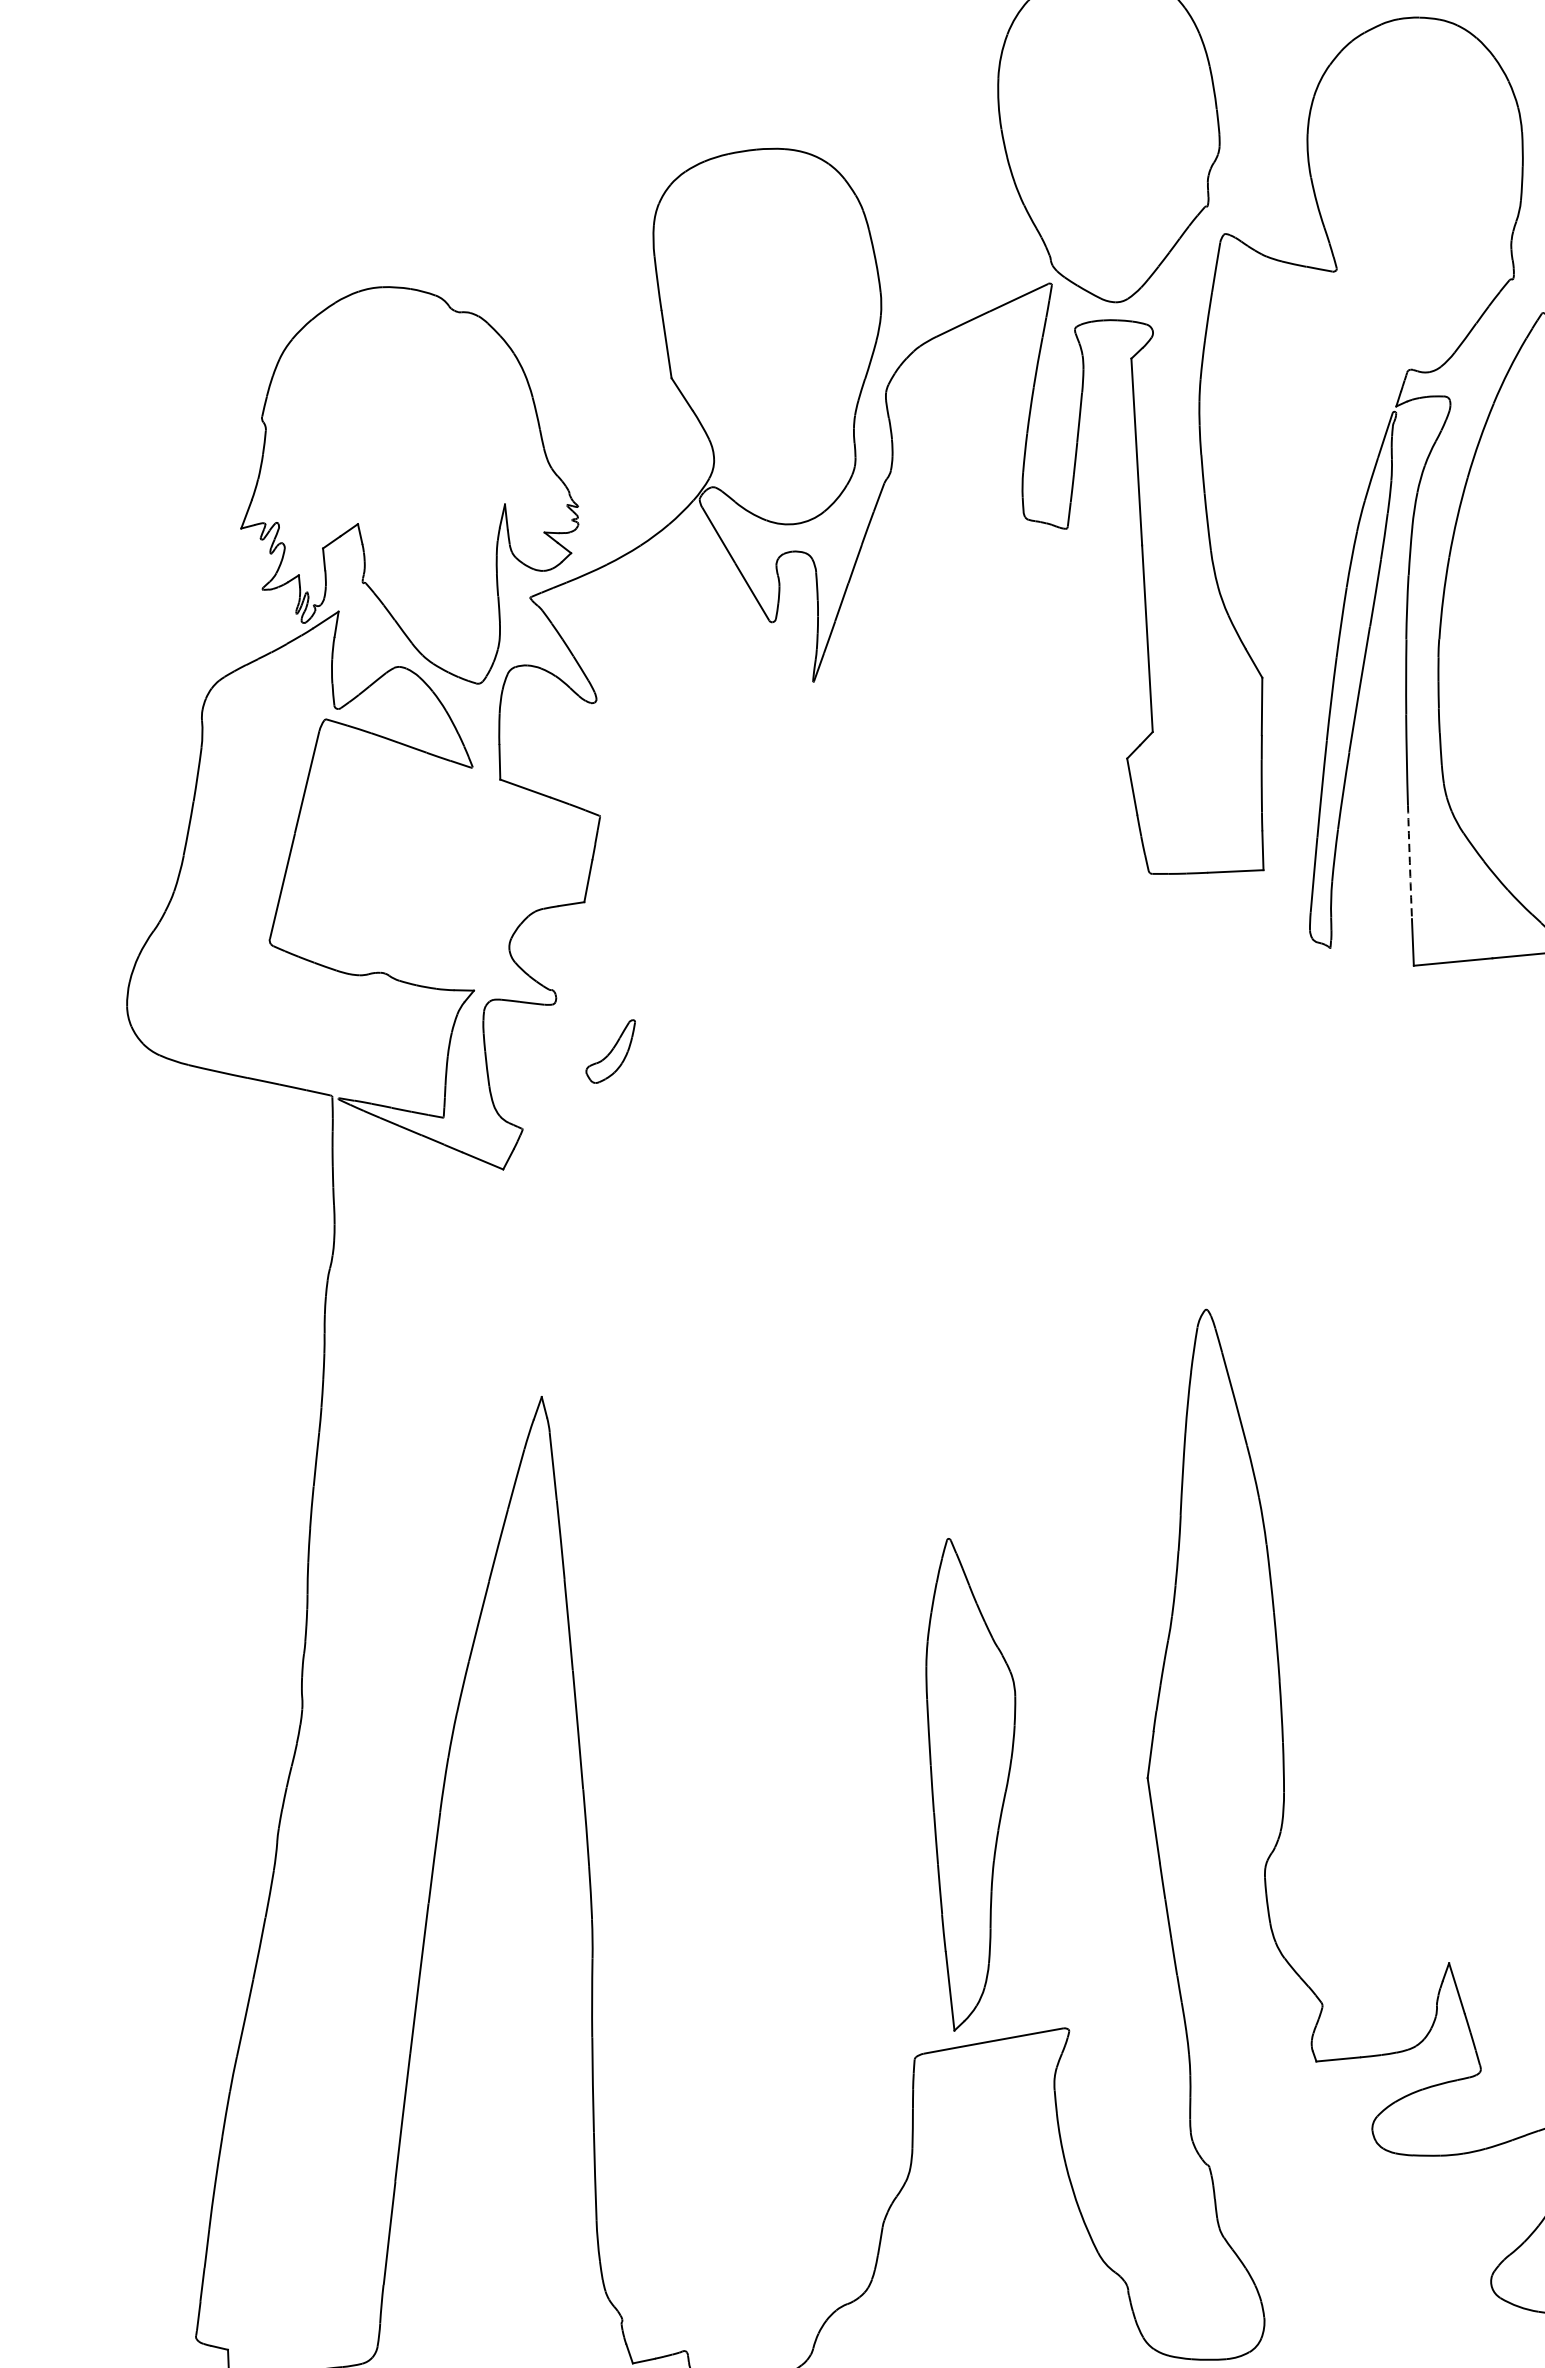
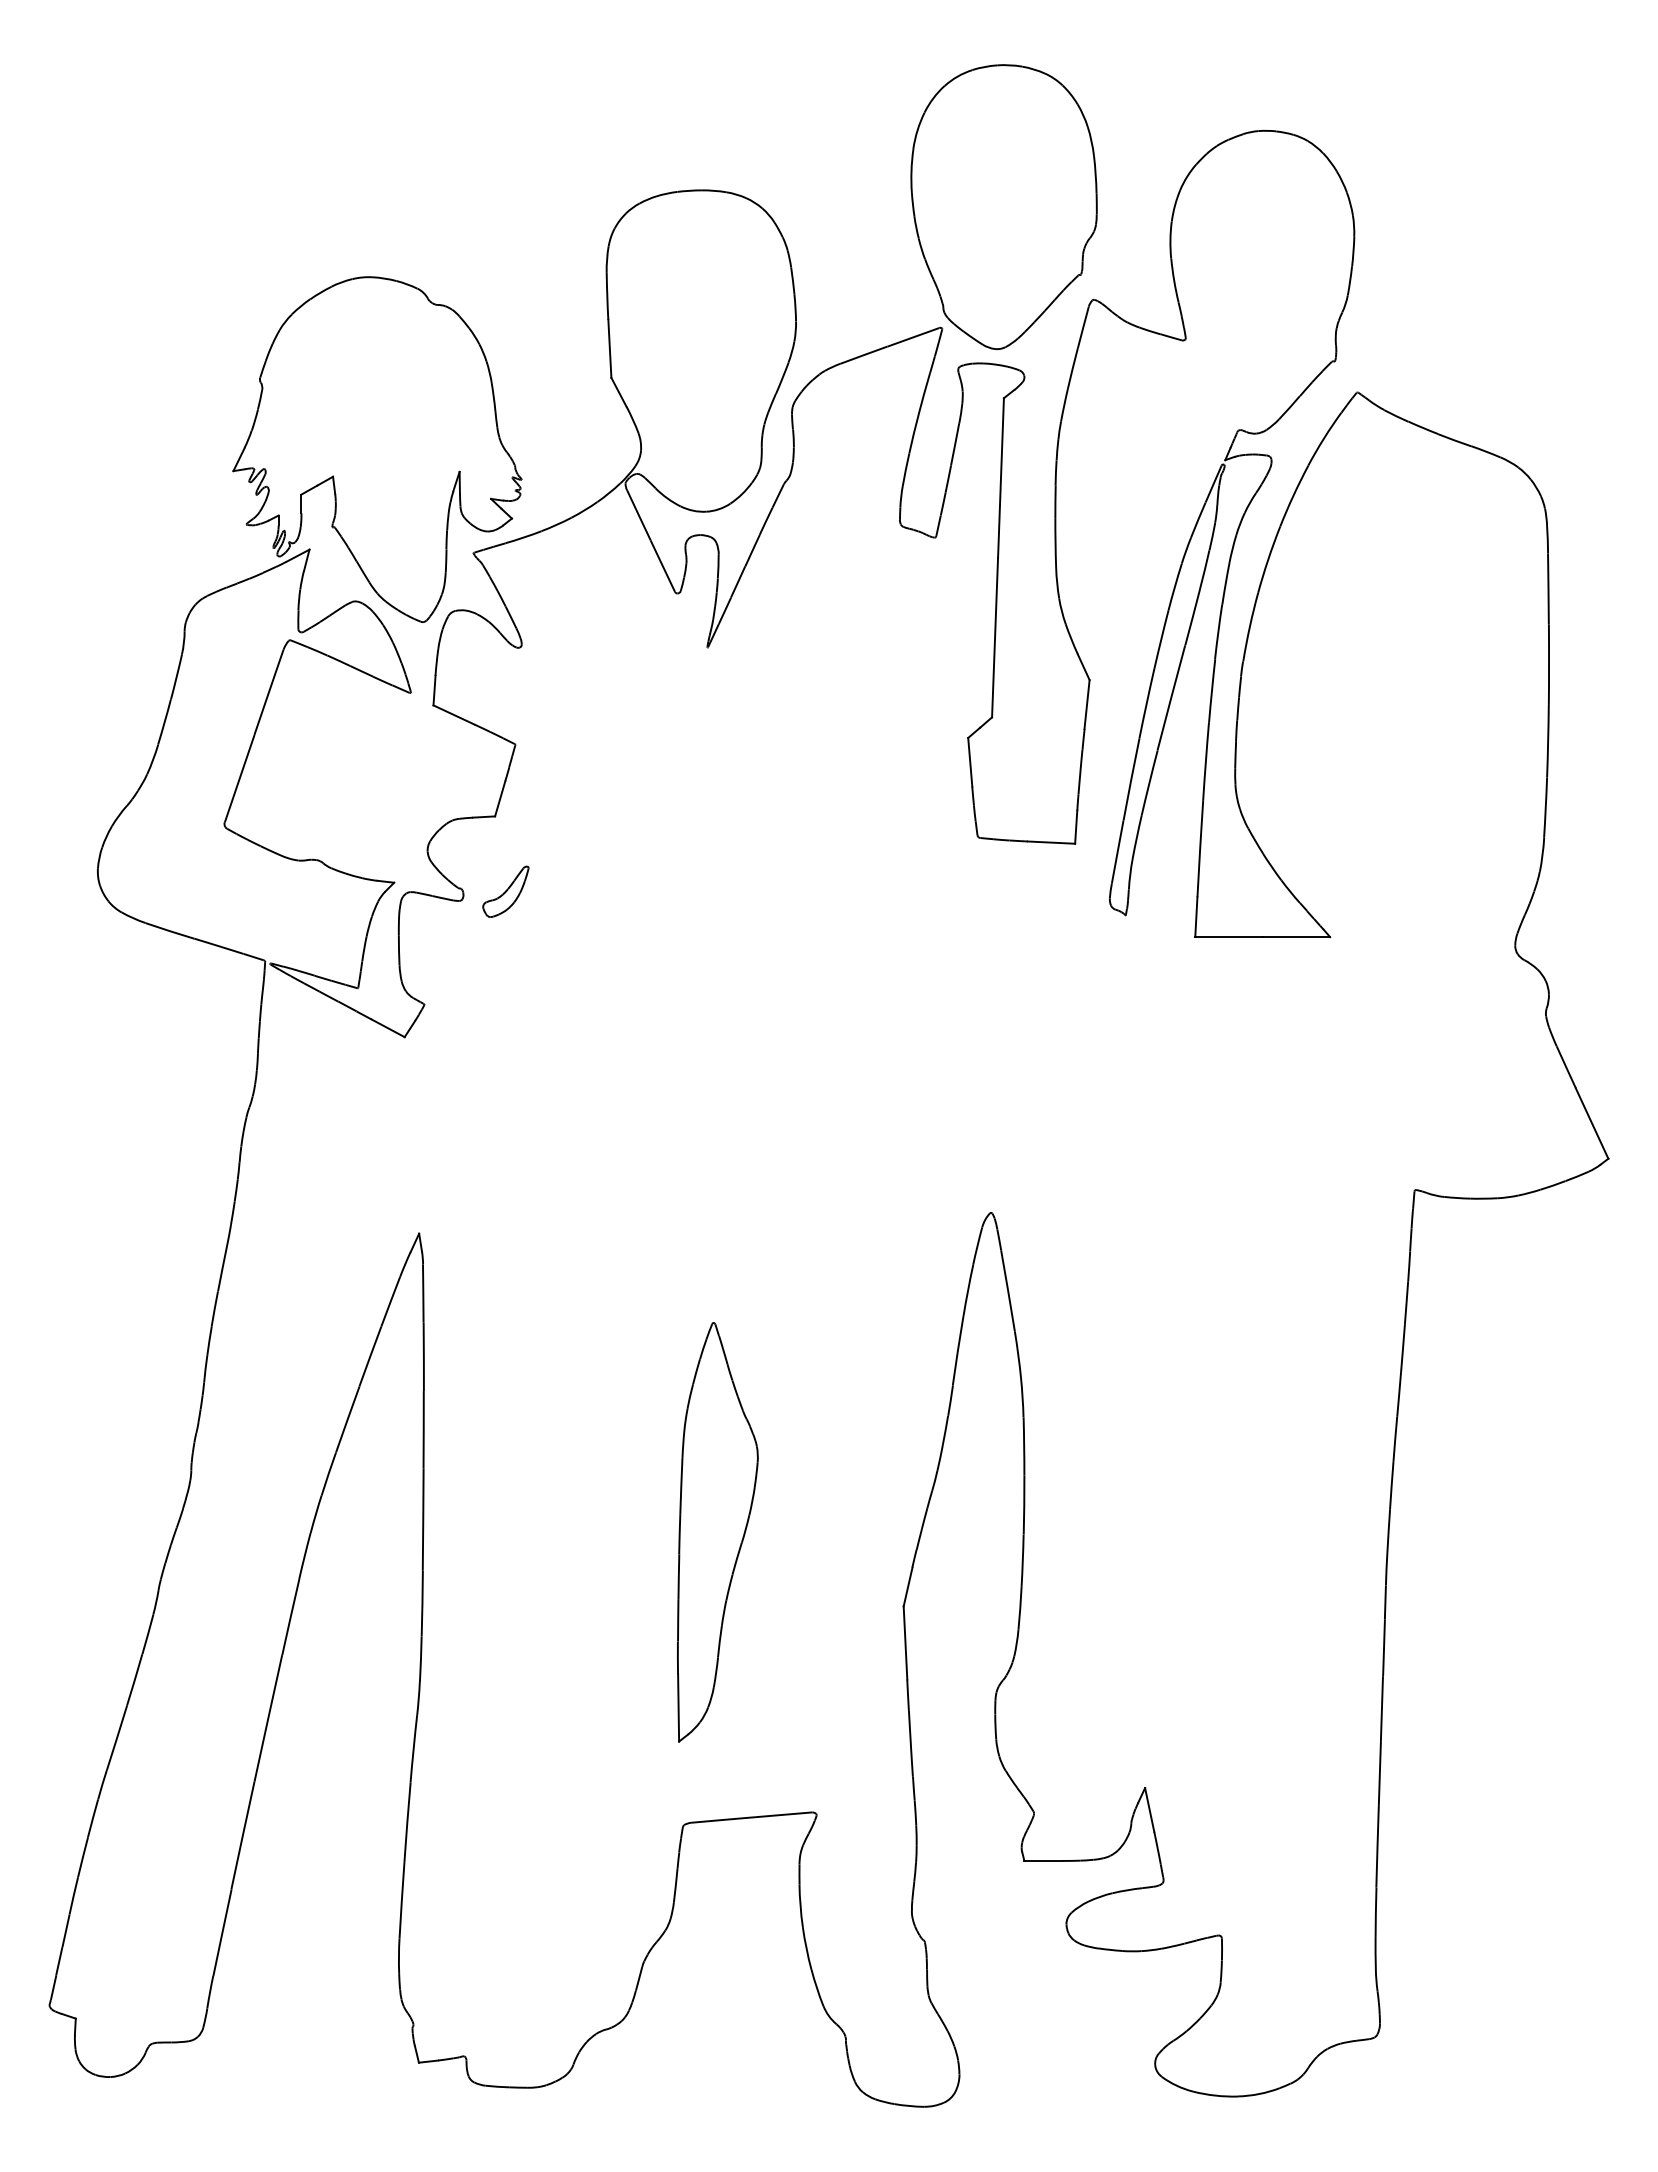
arc: (1410, 861) -> (1200, 848), dashed -> solid
part: (610, 1051) -> (505, 891), moved
part: (976, 1782) -> (717, 1532), moved

